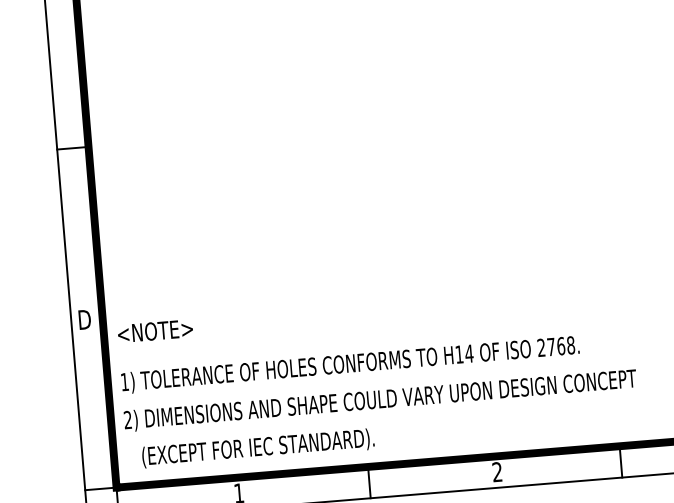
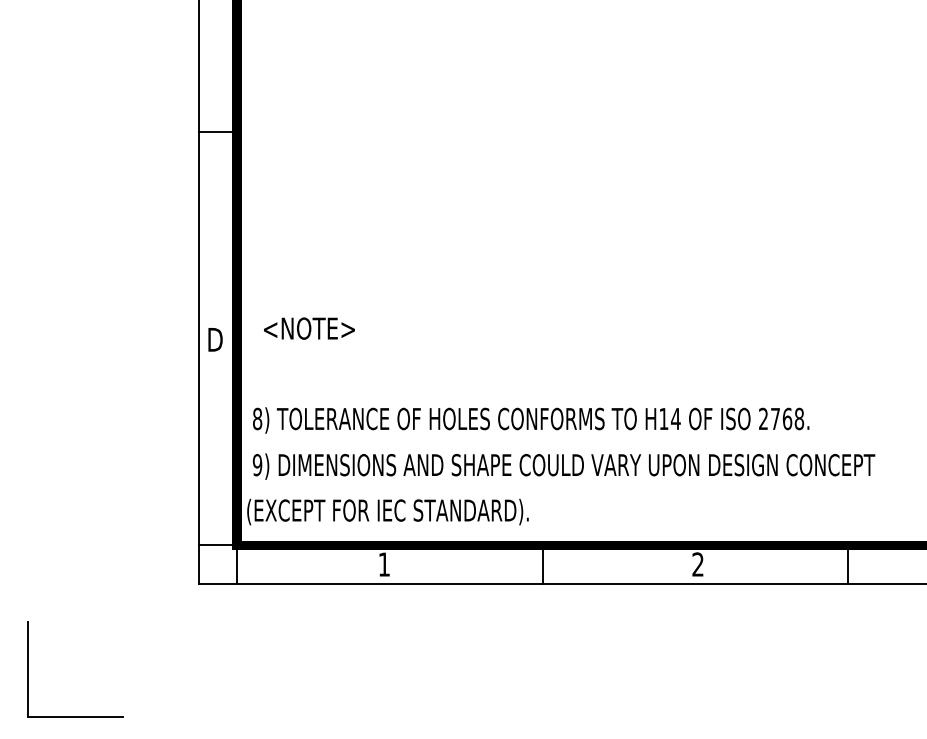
text: (155, 331) -> (309, 328), moved
text: (124, 381) -> (257, 418), 1) -> 8)
text: (127, 420) -> (257, 465), 2) -> 9)
text: (257, 447) -> (387, 511), moved

